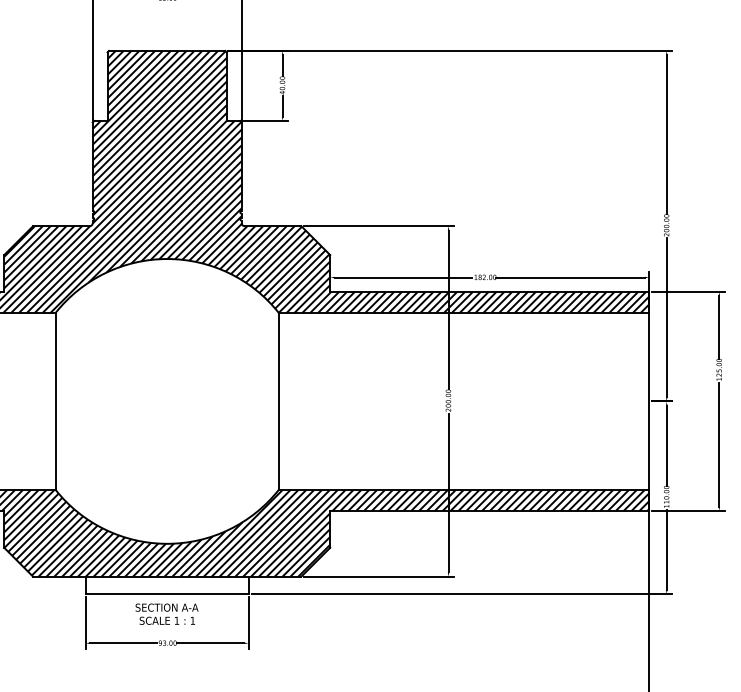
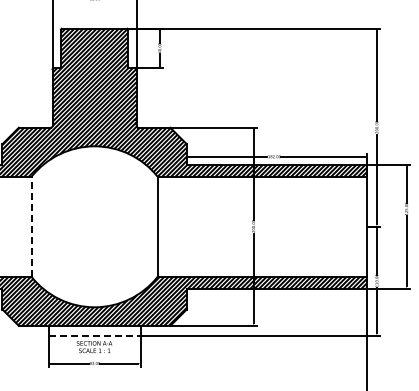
line: (55, 400) -> (31, 226), solid -> dashed
line: (168, 593) -> (95, 335), solid -> dashed

